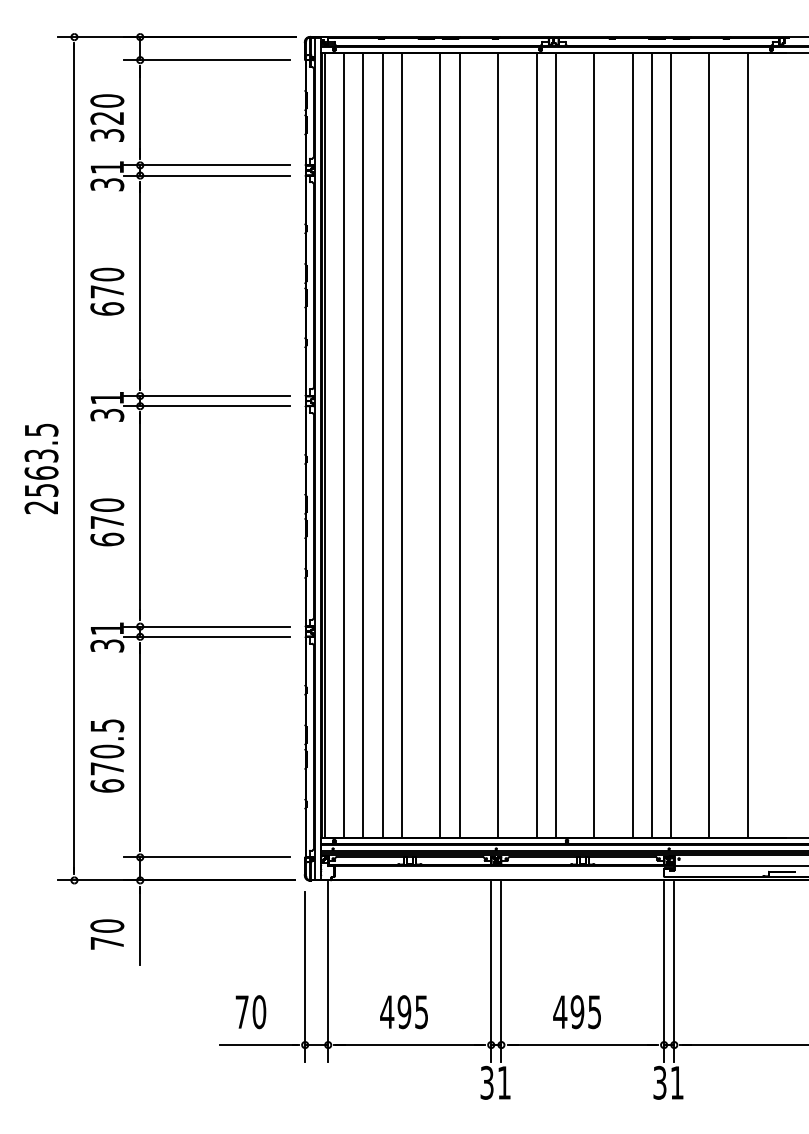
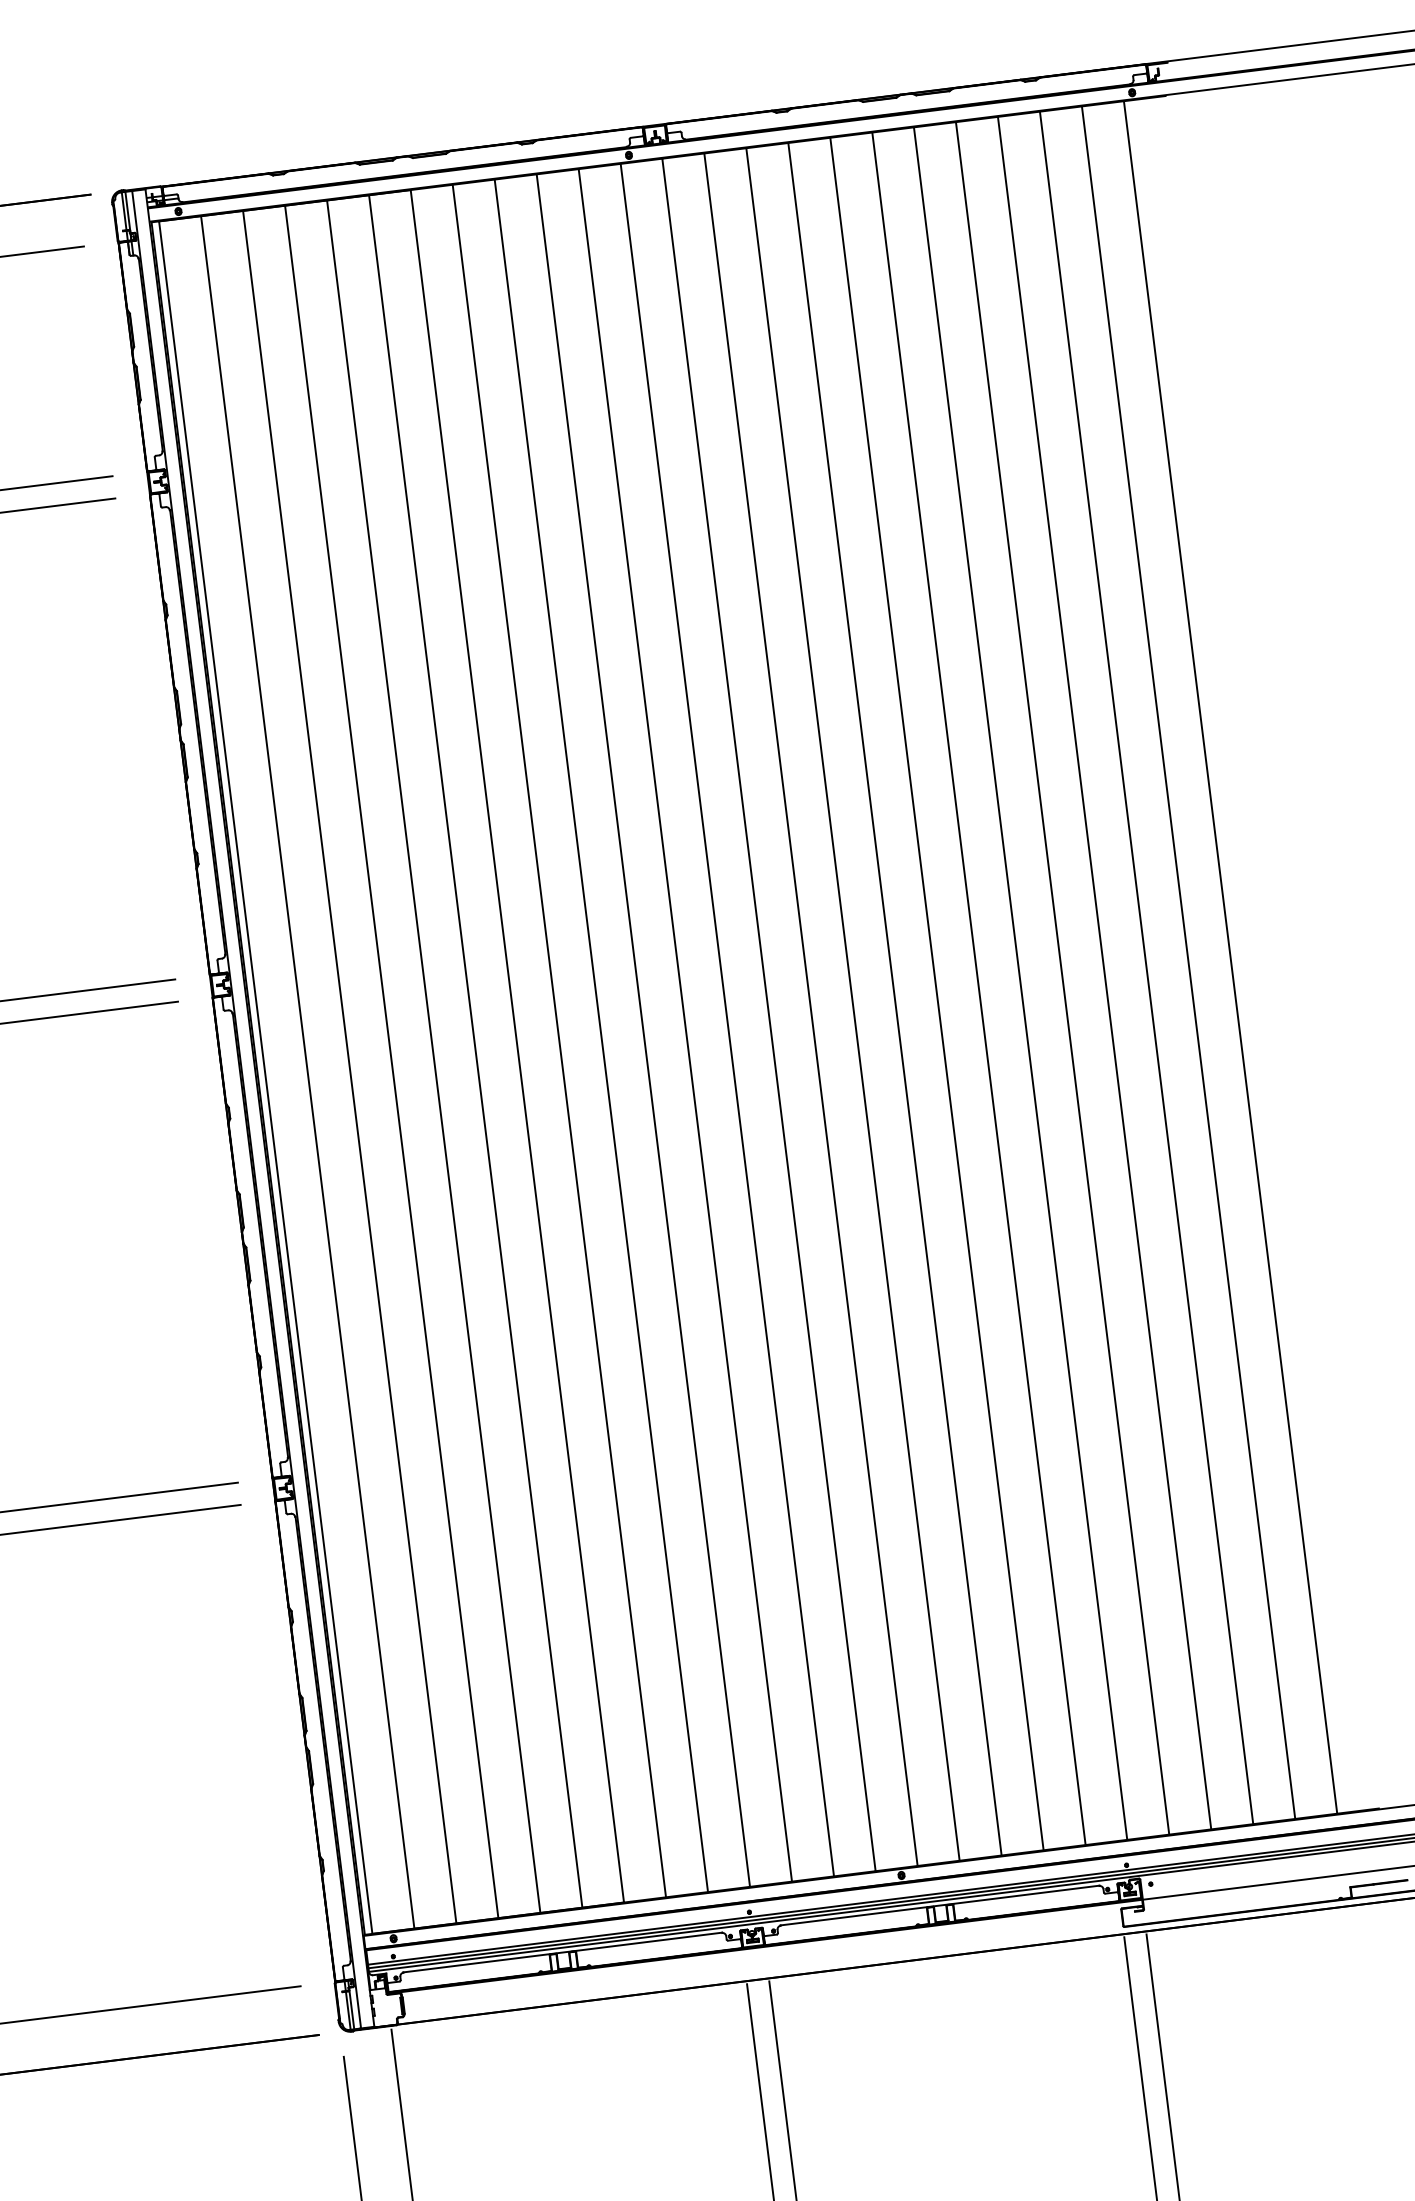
line: (421, 445) -> (476, 1051), added
line: (478, 445) -> (600, 1036), added
line: (517, 445) -> (685, 1025), added
line: (574, 445) -> (810, 1010), added
line: (613, 445) -> (895, 999), added
line: (690, 445) -> (1063, 978), added
line: (728, 445) -> (1146, 968), added
line: (767, 445) -> (1231, 957), added

